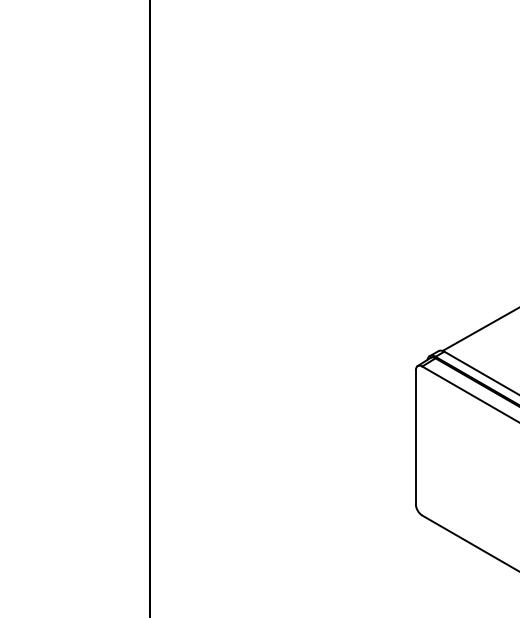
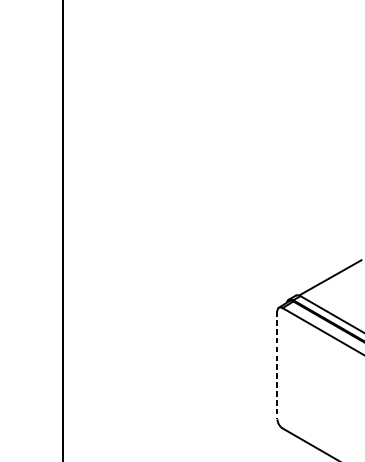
line: (415, 437) -> (277, 365), solid -> dashed

